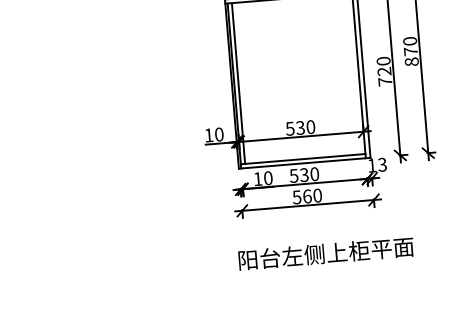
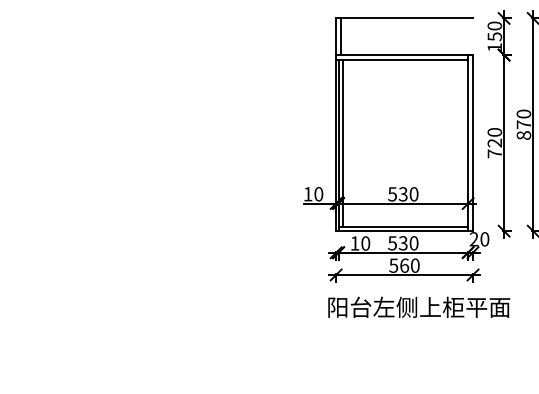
text: (377, 165) -> (479, 239), 13 -> 20
text: (326, 252) -> (419, 306), moved

